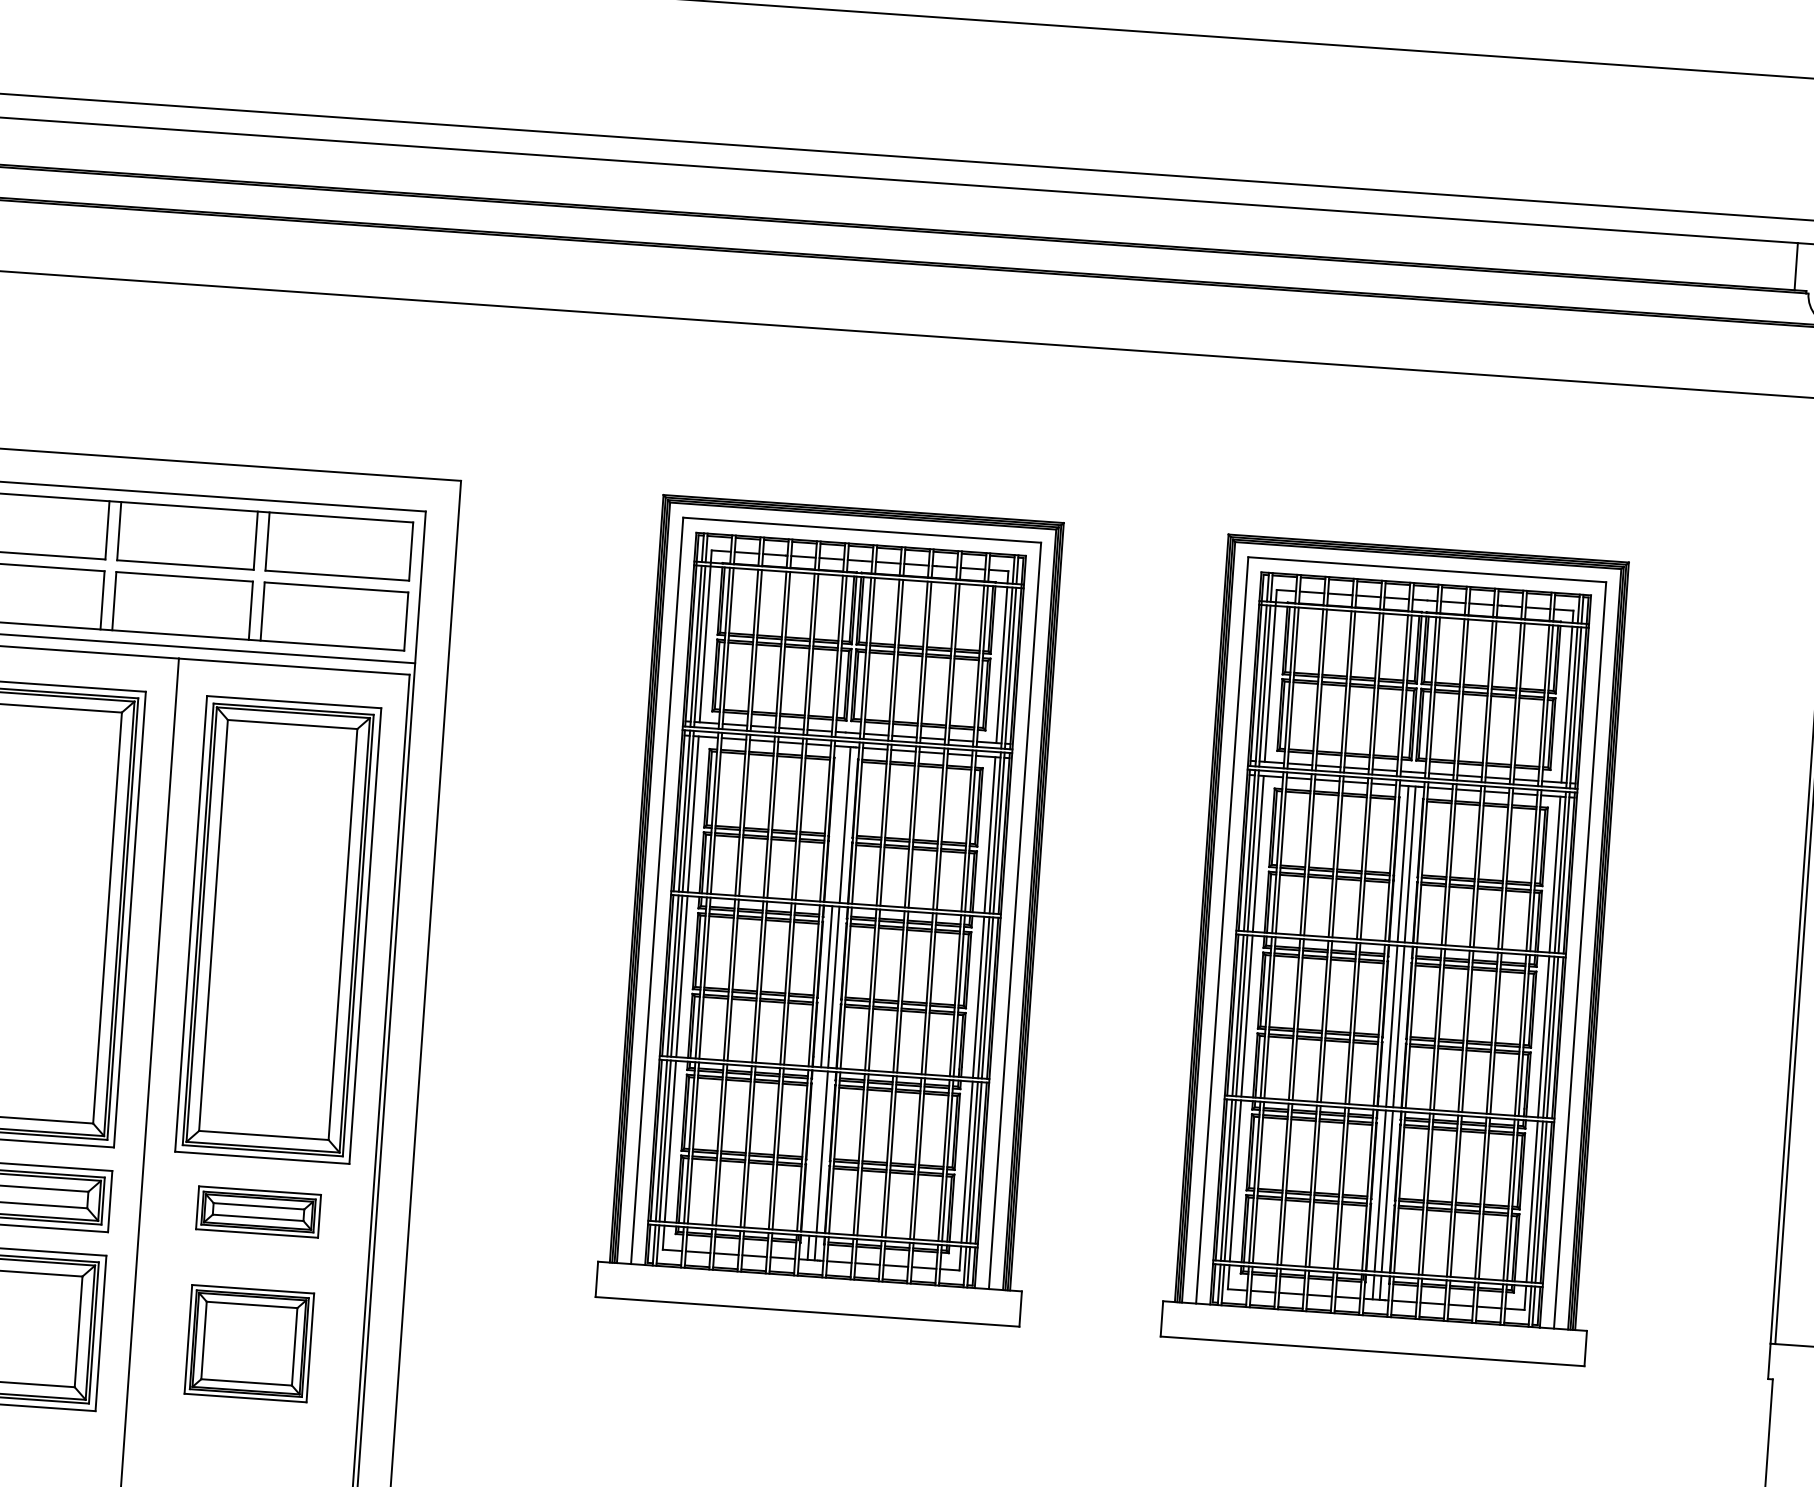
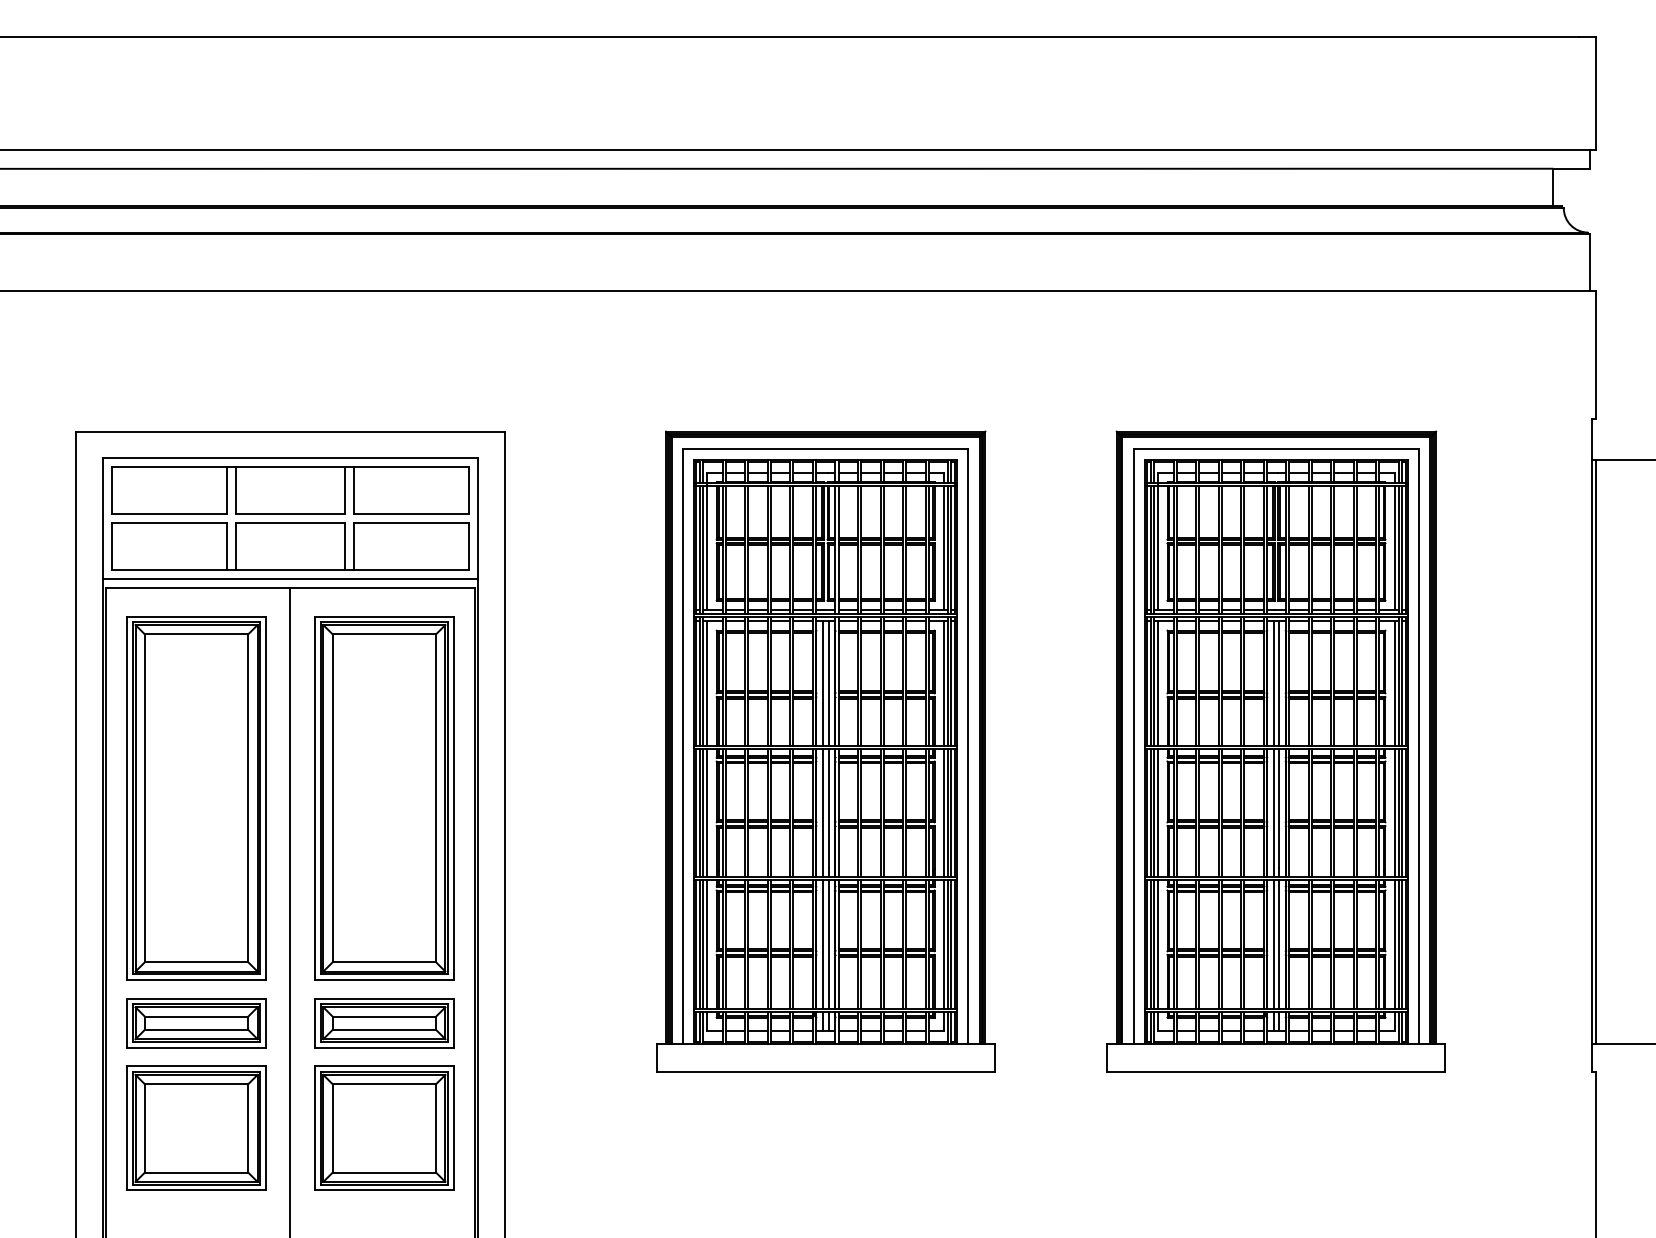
line: (837, 824) -> (822, 683), added
line: (814, 1151) -> (822, 944), added
part: (258, 1212) -> (384, 1023), size x1.43
part: (249, 1342) -> (384, 1127), size x1.43

